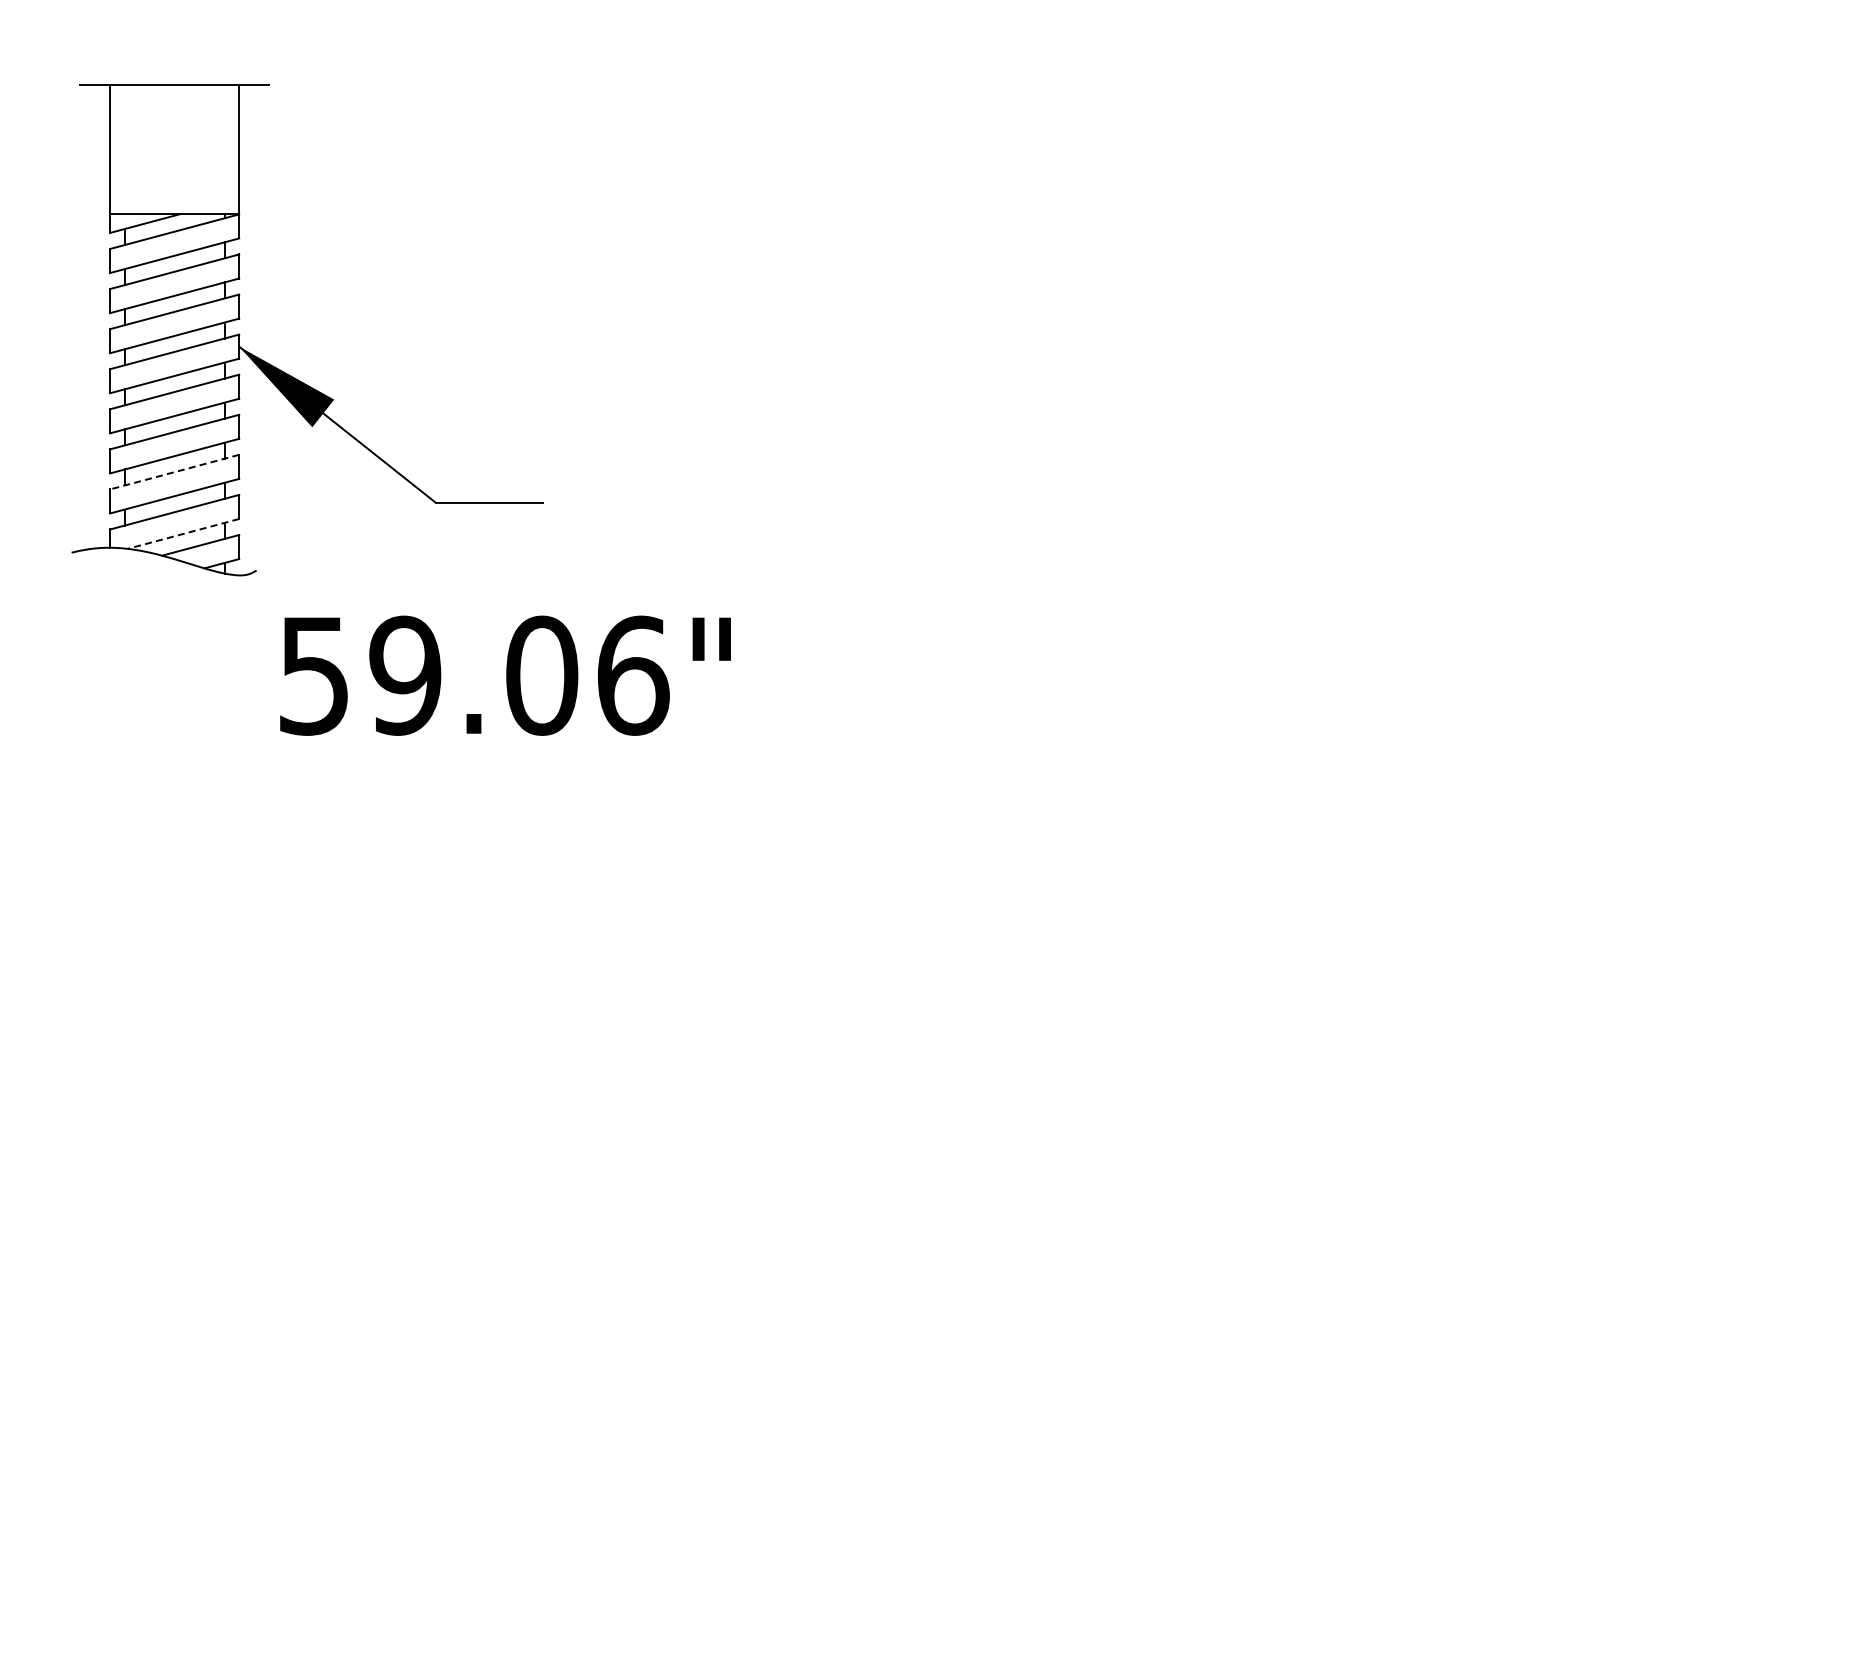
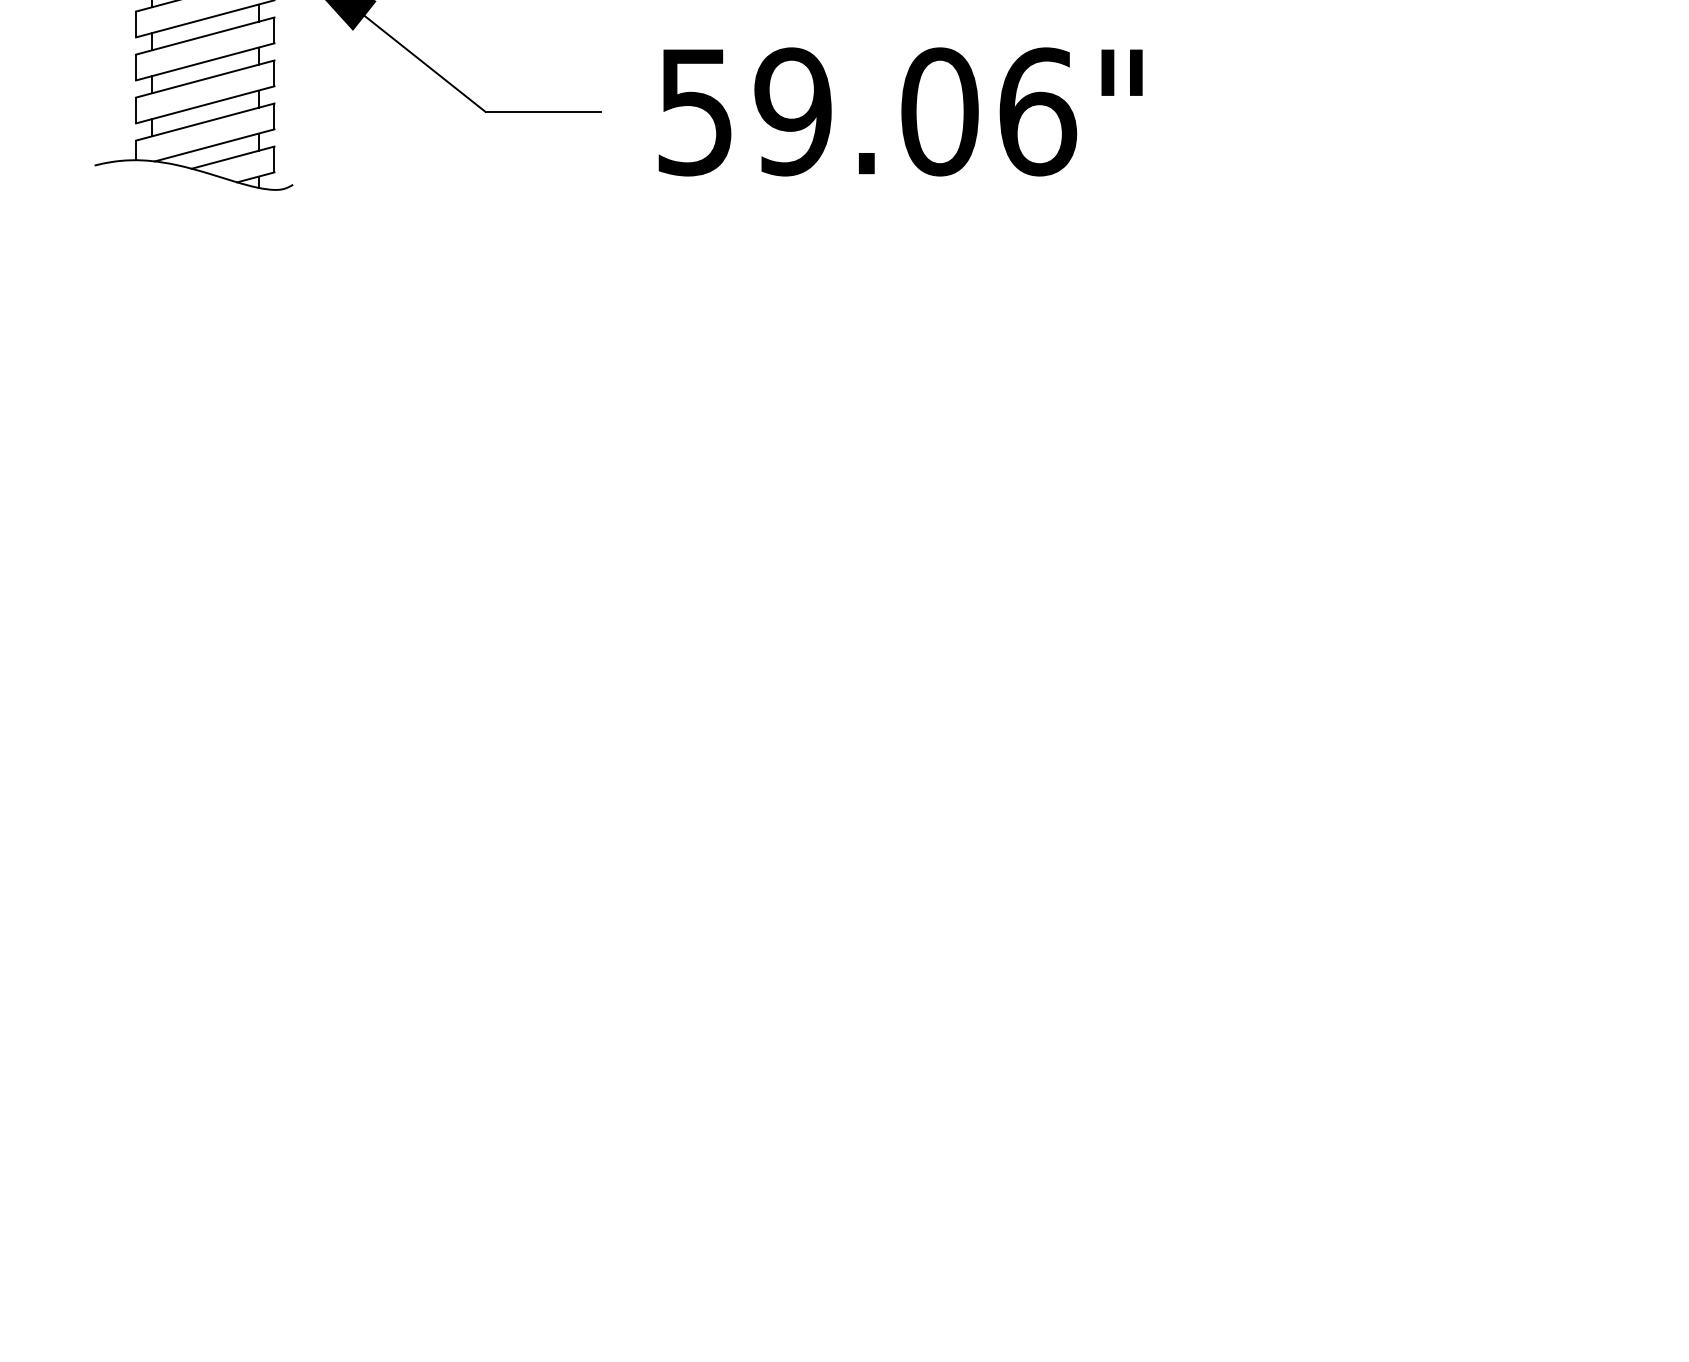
line: (174, 472) -> (205, 79), dashed -> solid
line: (183, 533) -> (214, 144), dashed -> solid
text: (505, 675) -> (900, 111), moved

